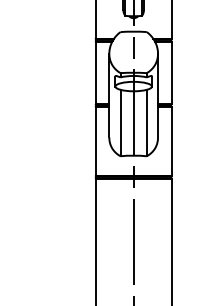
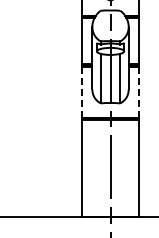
line: (96, 141) -> (82, 92), solid -> dashed
line: (171, 141) -> (138, 92), solid -> dashed

